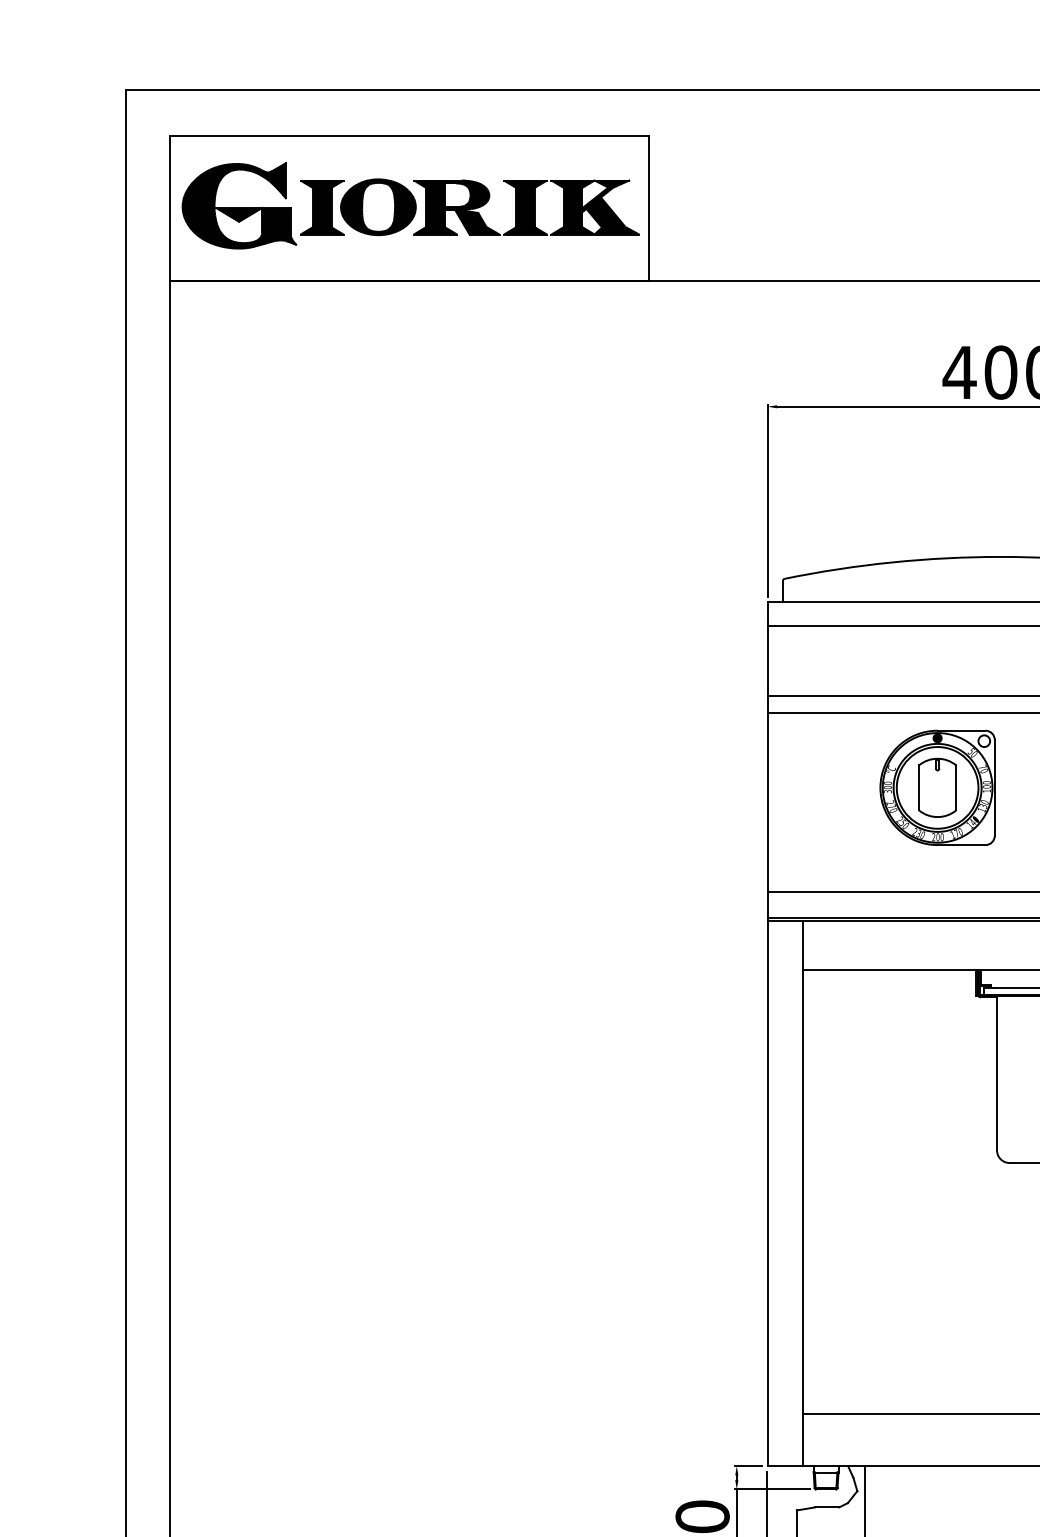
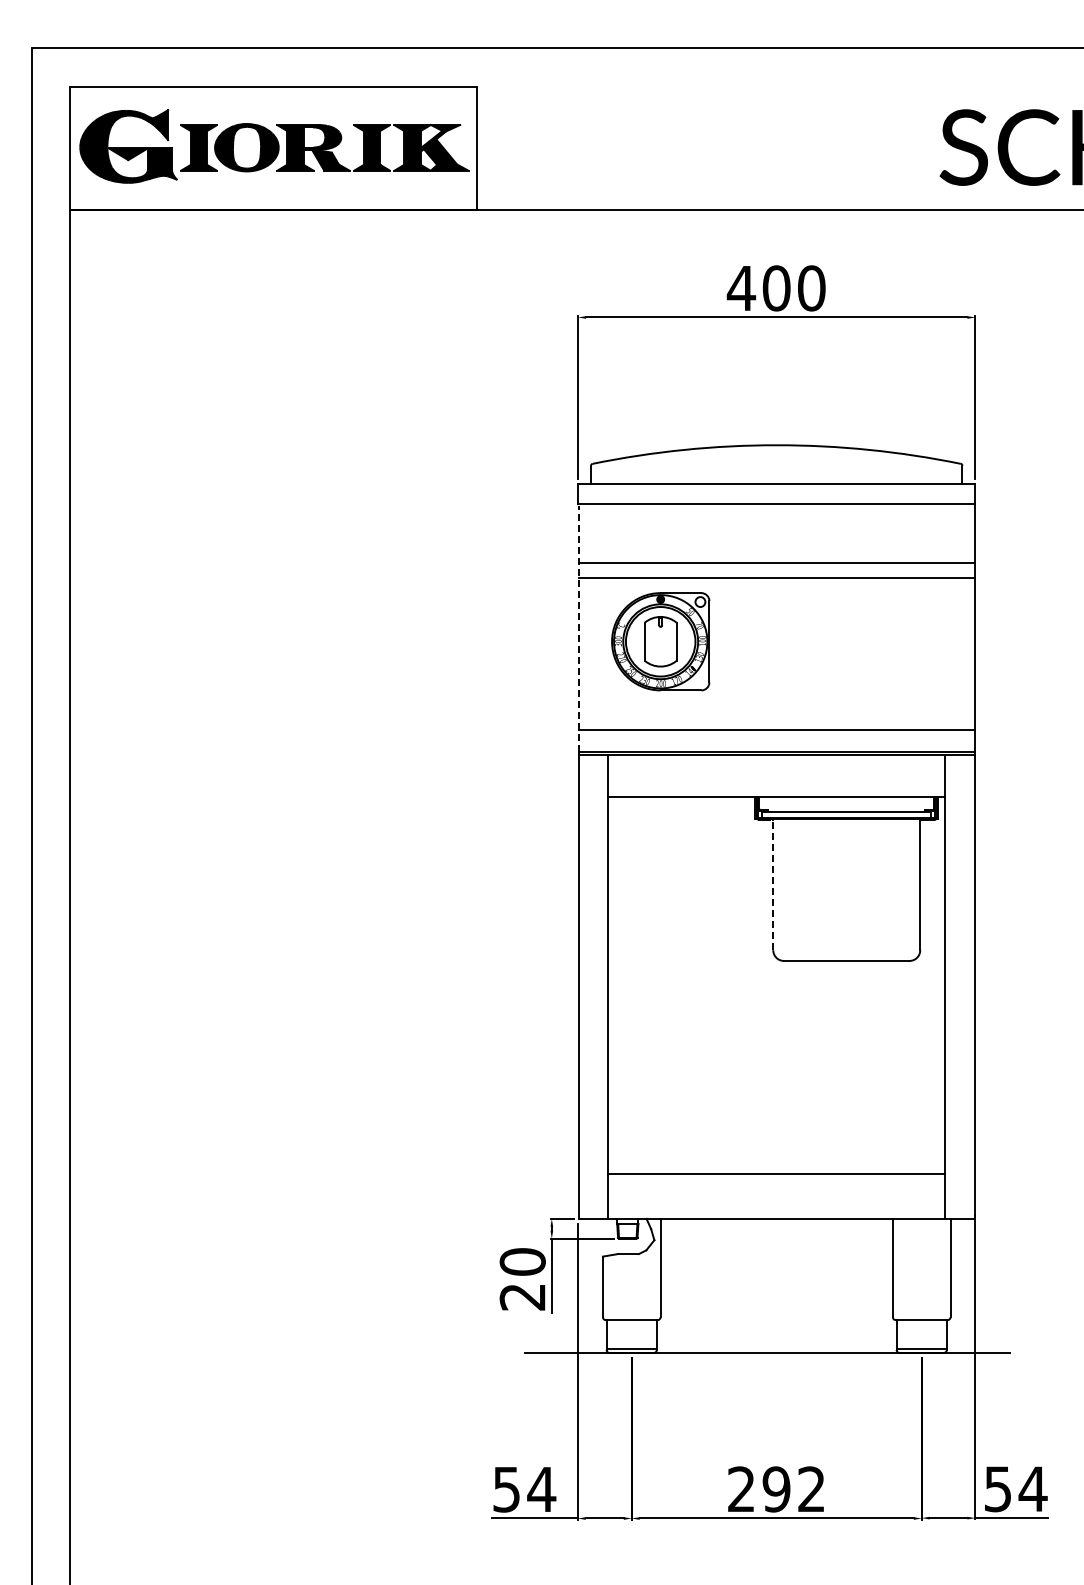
line: (768, 773) -> (578, 629), solid -> dashed
part: (937, 787) -> (660, 641), moved
line: (997, 1073) -> (773, 884), solid -> dashed

